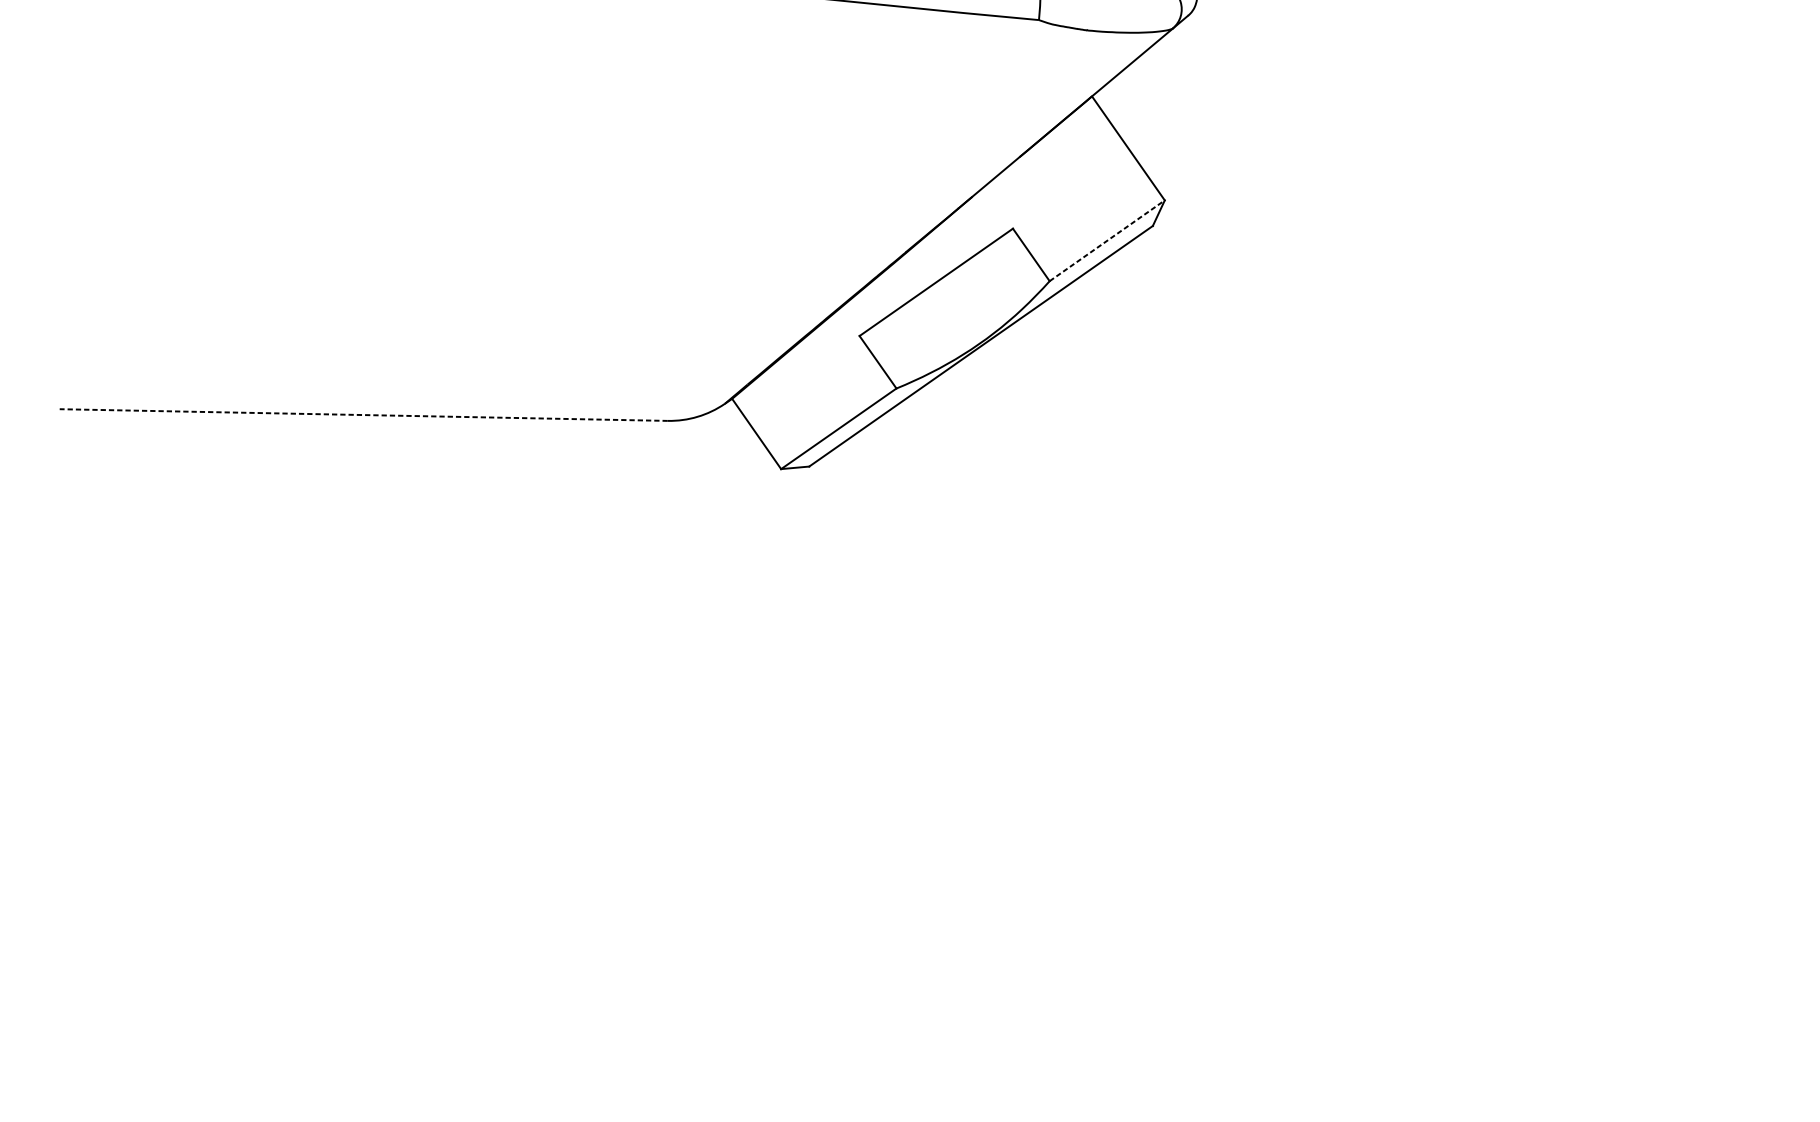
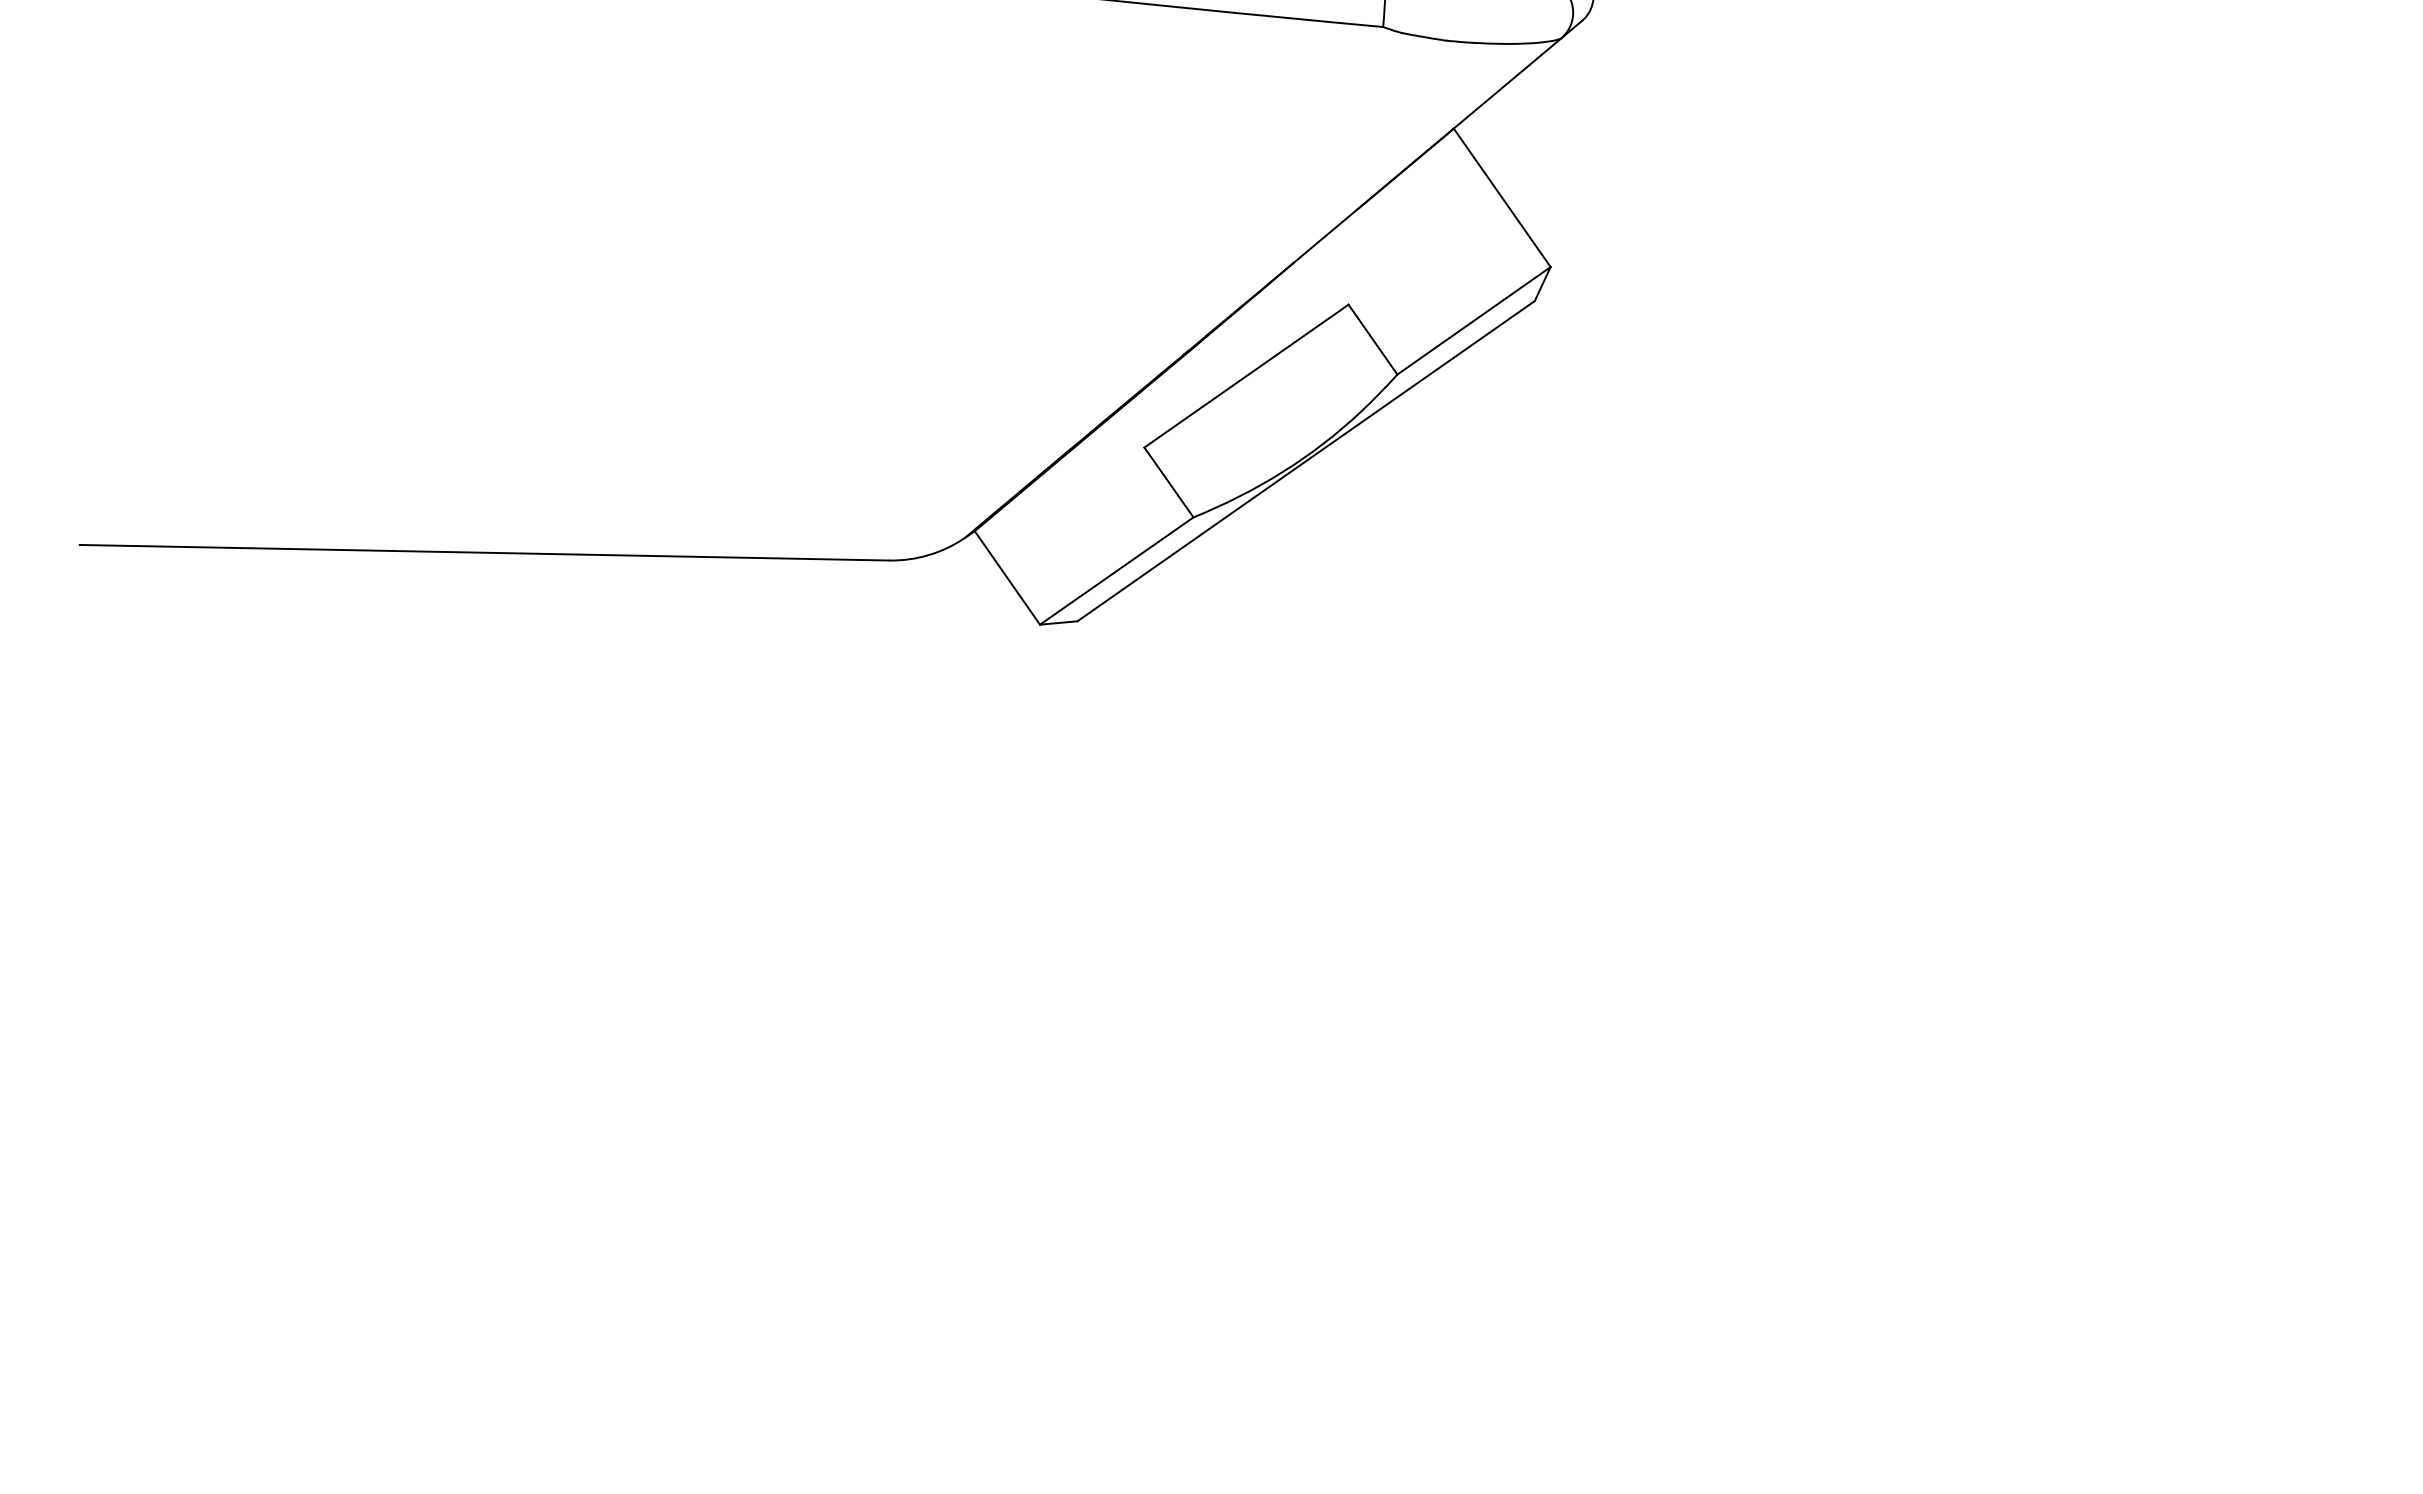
line: (1107, 240) -> (1474, 320), dashed -> solid
line: (363, 414) -> (484, 552), dashed -> solid

